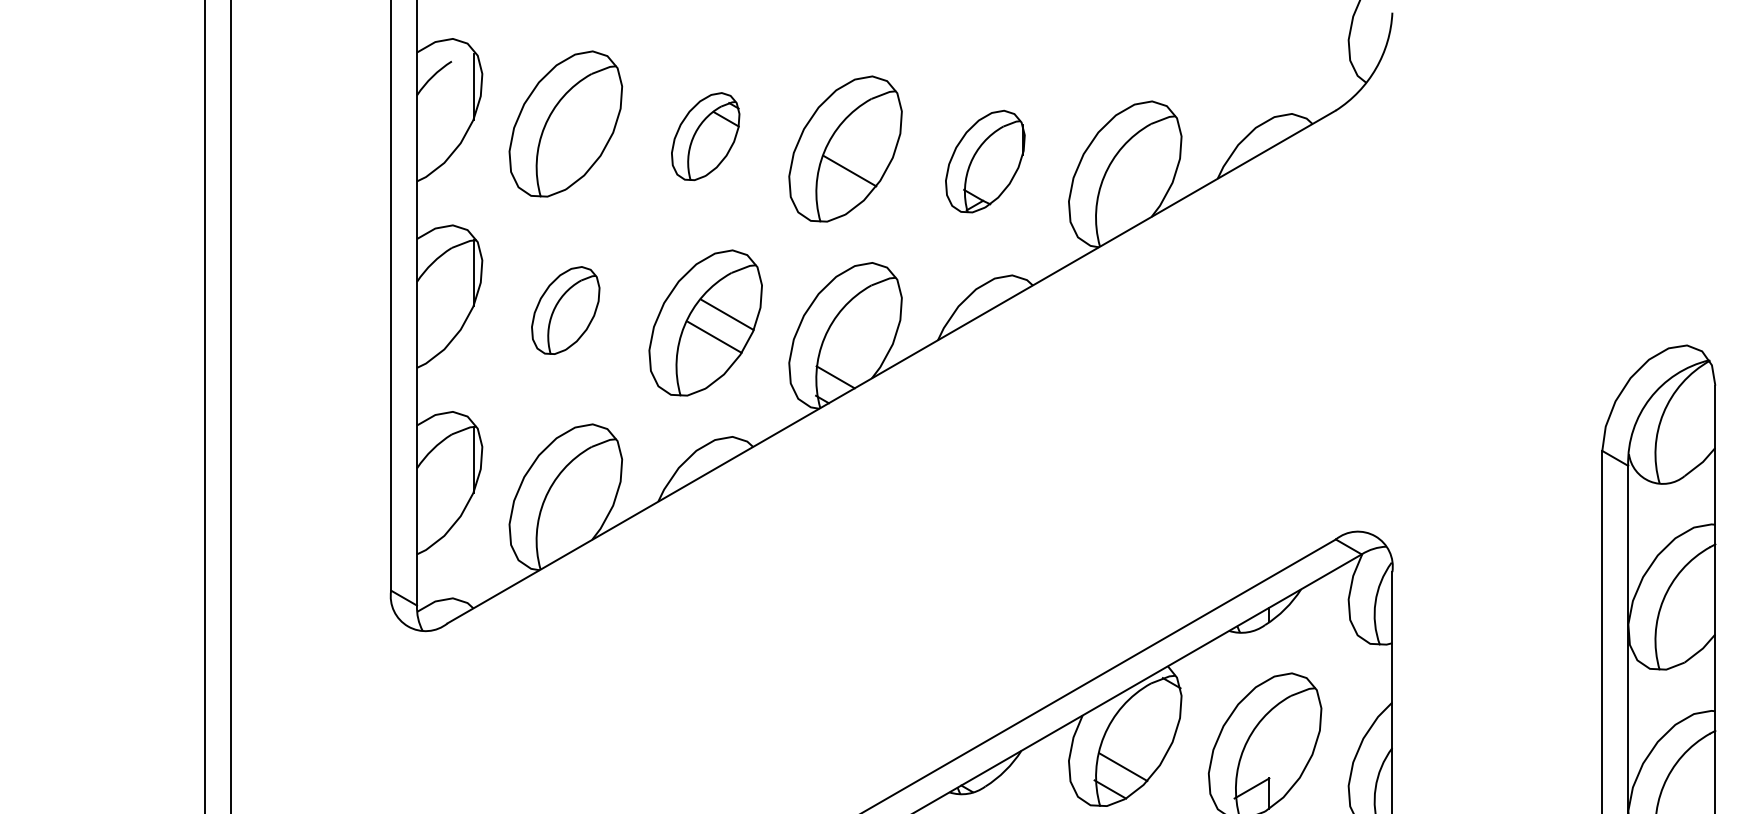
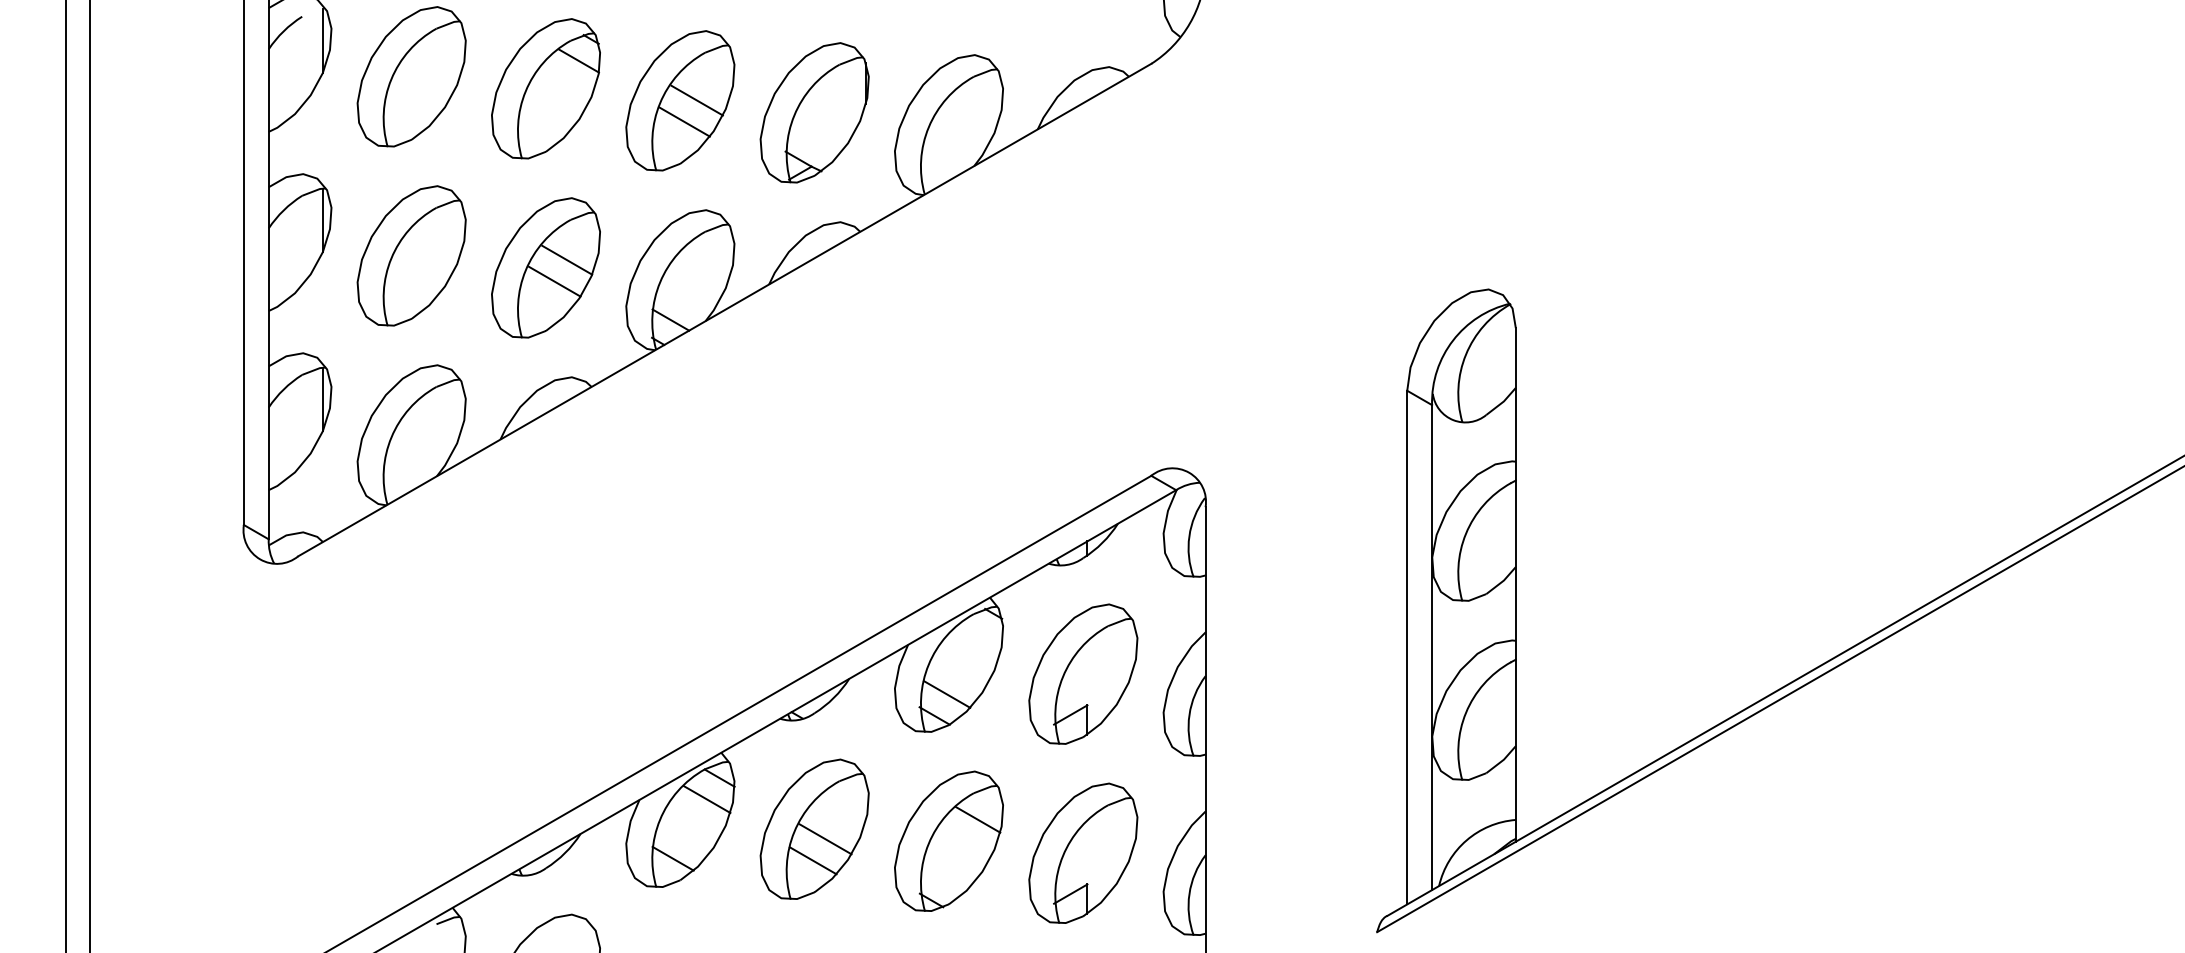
part: (705, 136) -> (545, 88), size x1.67
line: (862, 148) -> (696, 100), added
part: (985, 161) -> (814, 112), size x1.43
part: (565, 310) -> (411, 255), size x1.67

